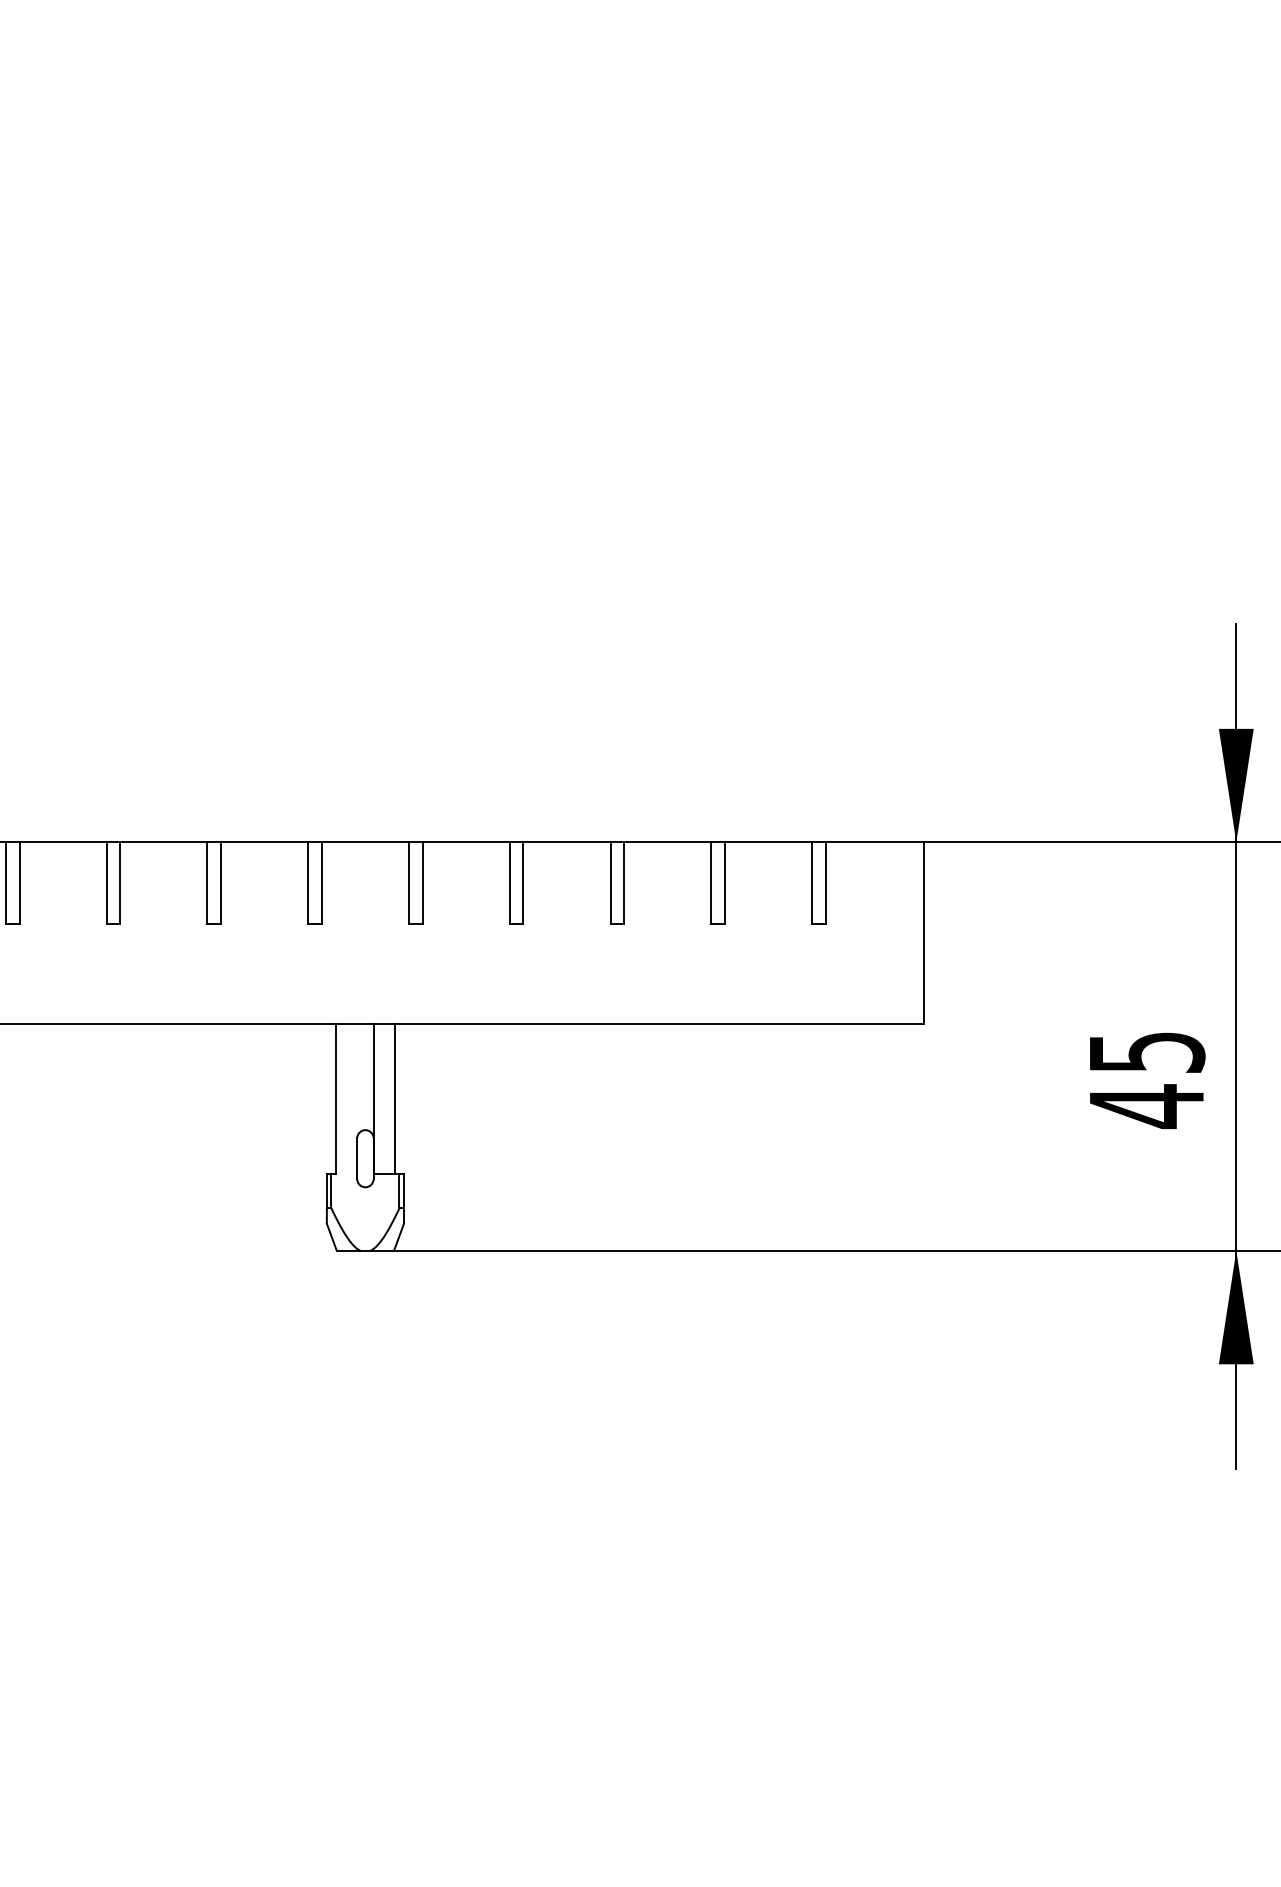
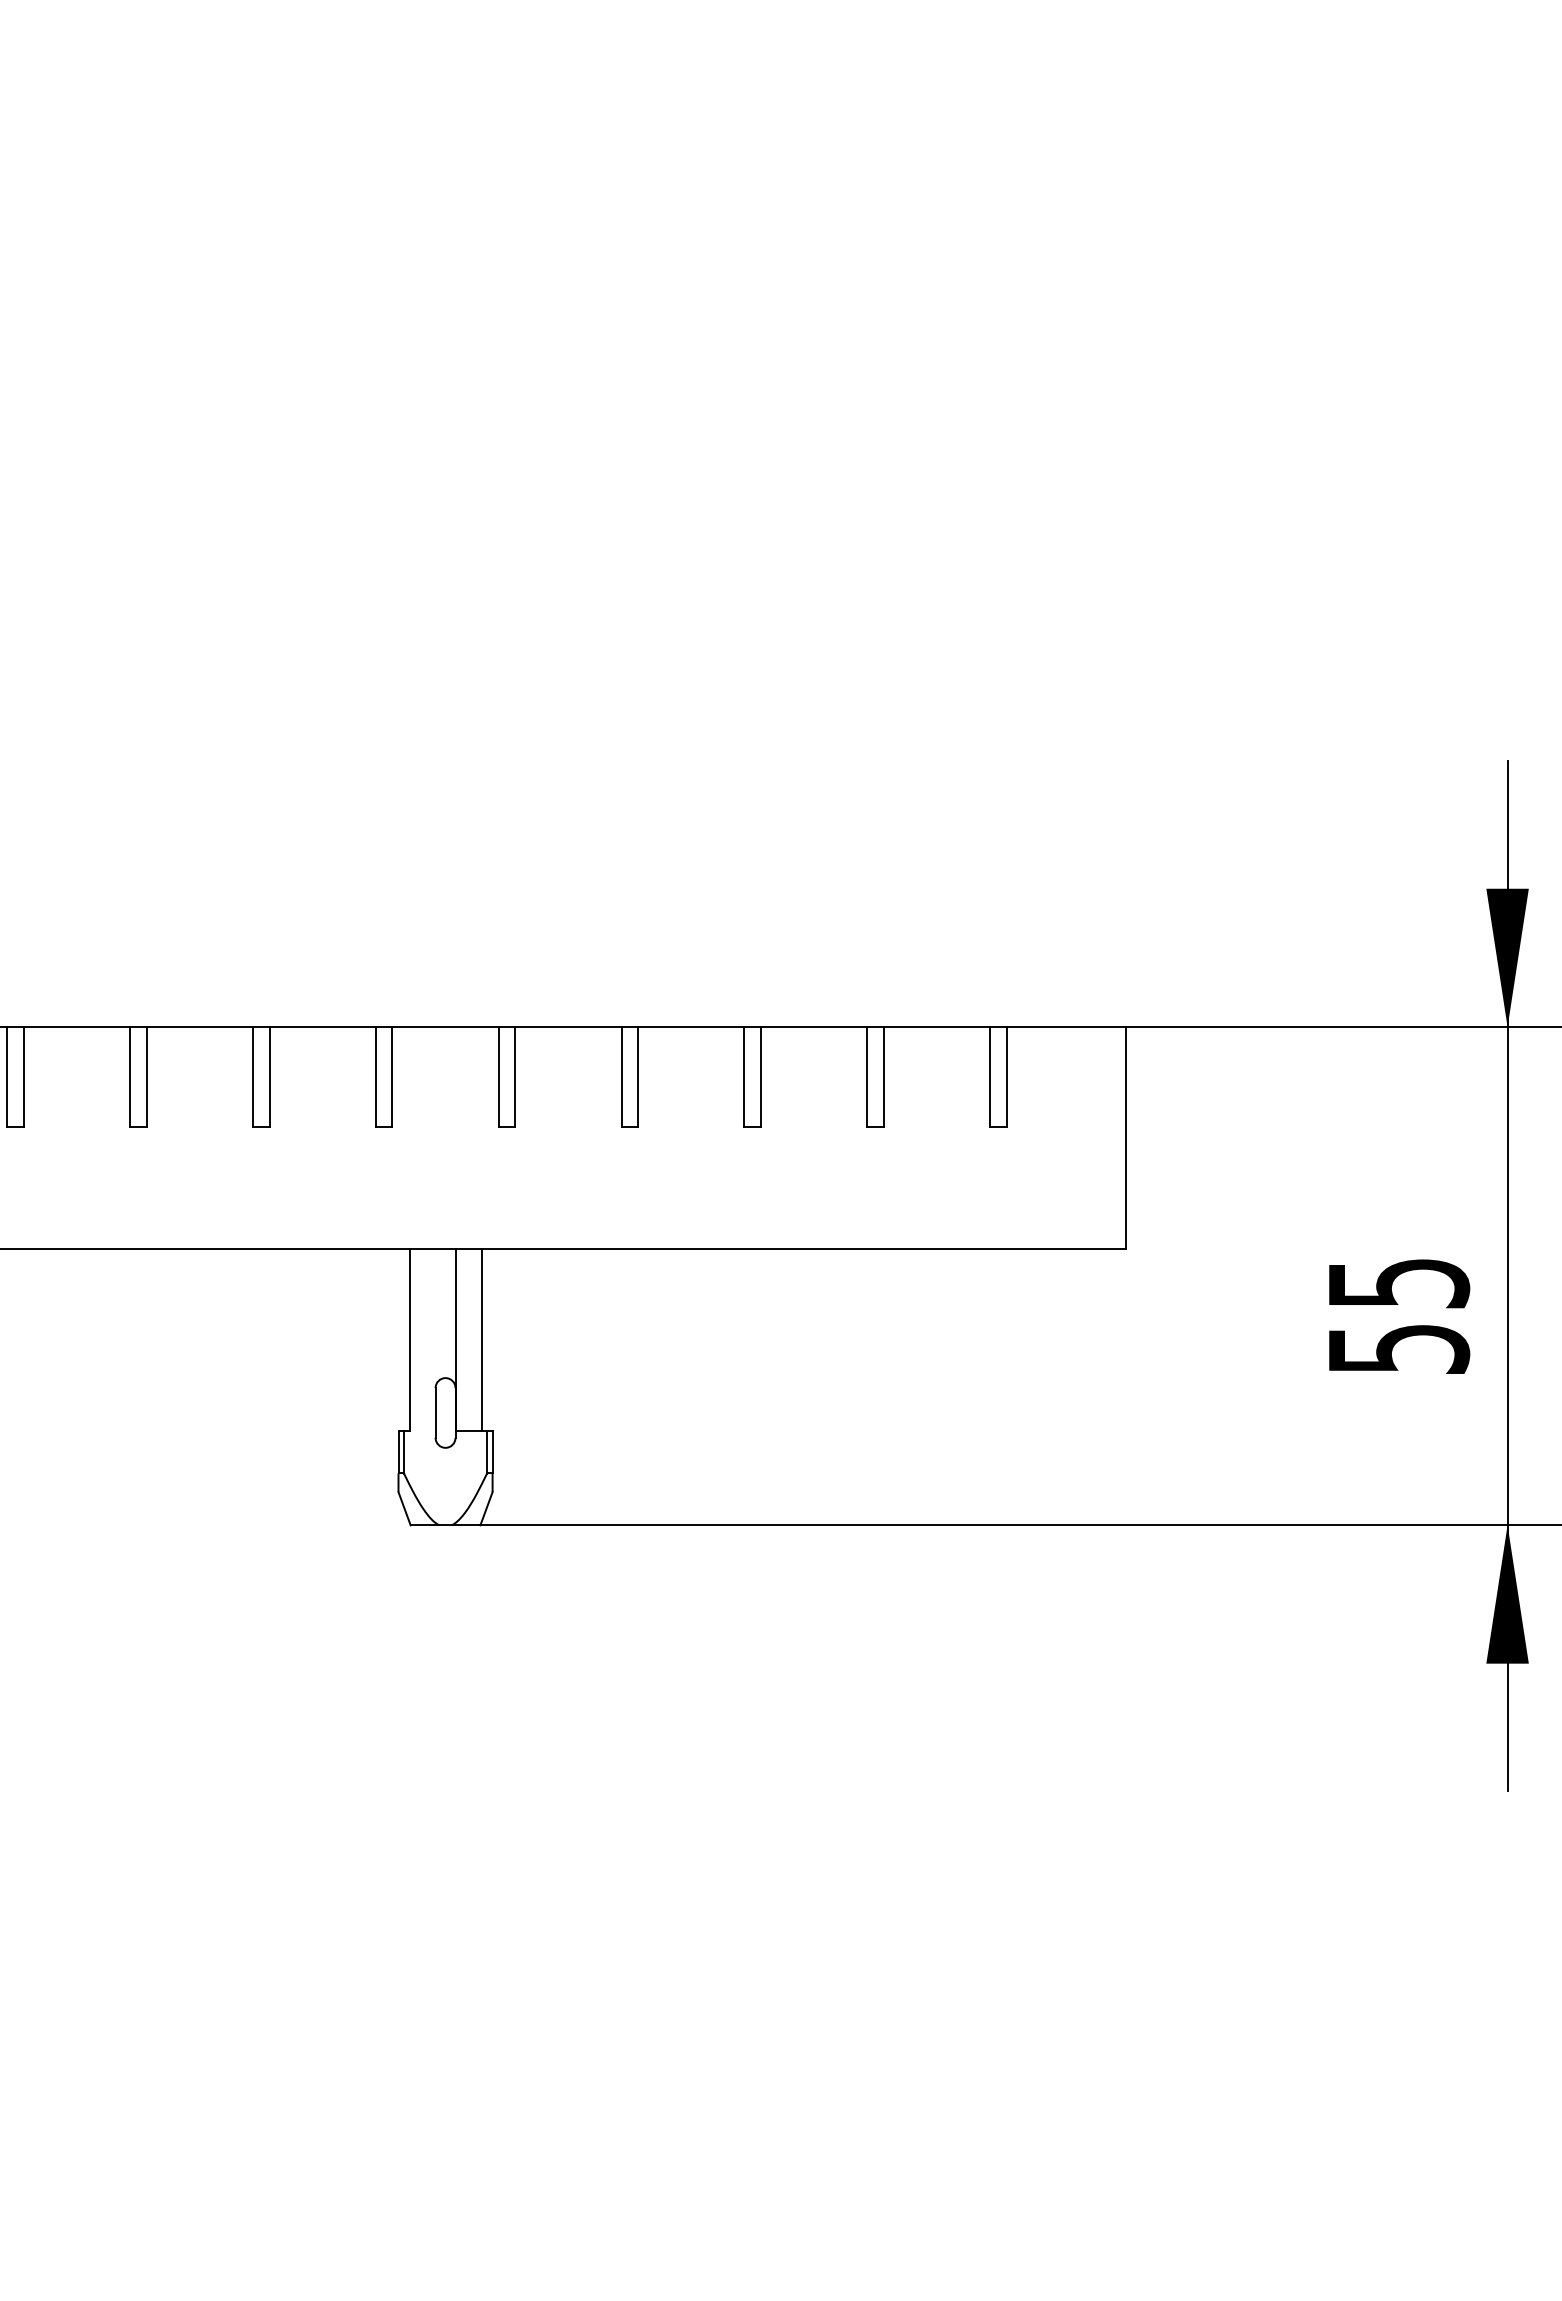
text: (1147, 1106) -> (1399, 1349), 45 -> 55

